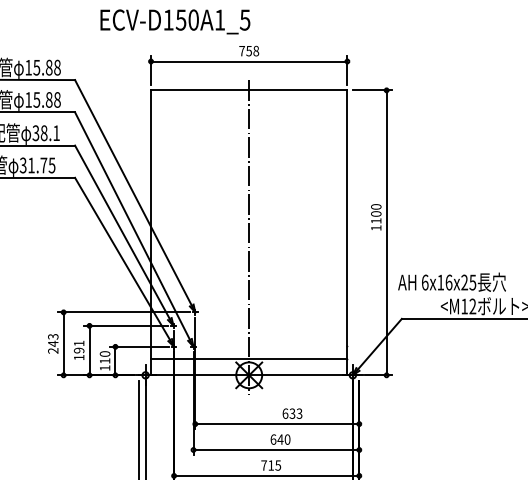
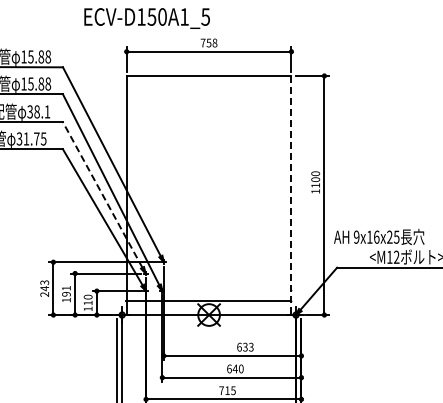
line: (122, 232) -> (102, 195), solid -> dashed
line: (347, 232) -> (291, 195), solid -> dashed
line: (249, 237) -> (209, 199), removed
text: (424, 281) -> (356, 236), 6x16x25 -> 9x16x25

